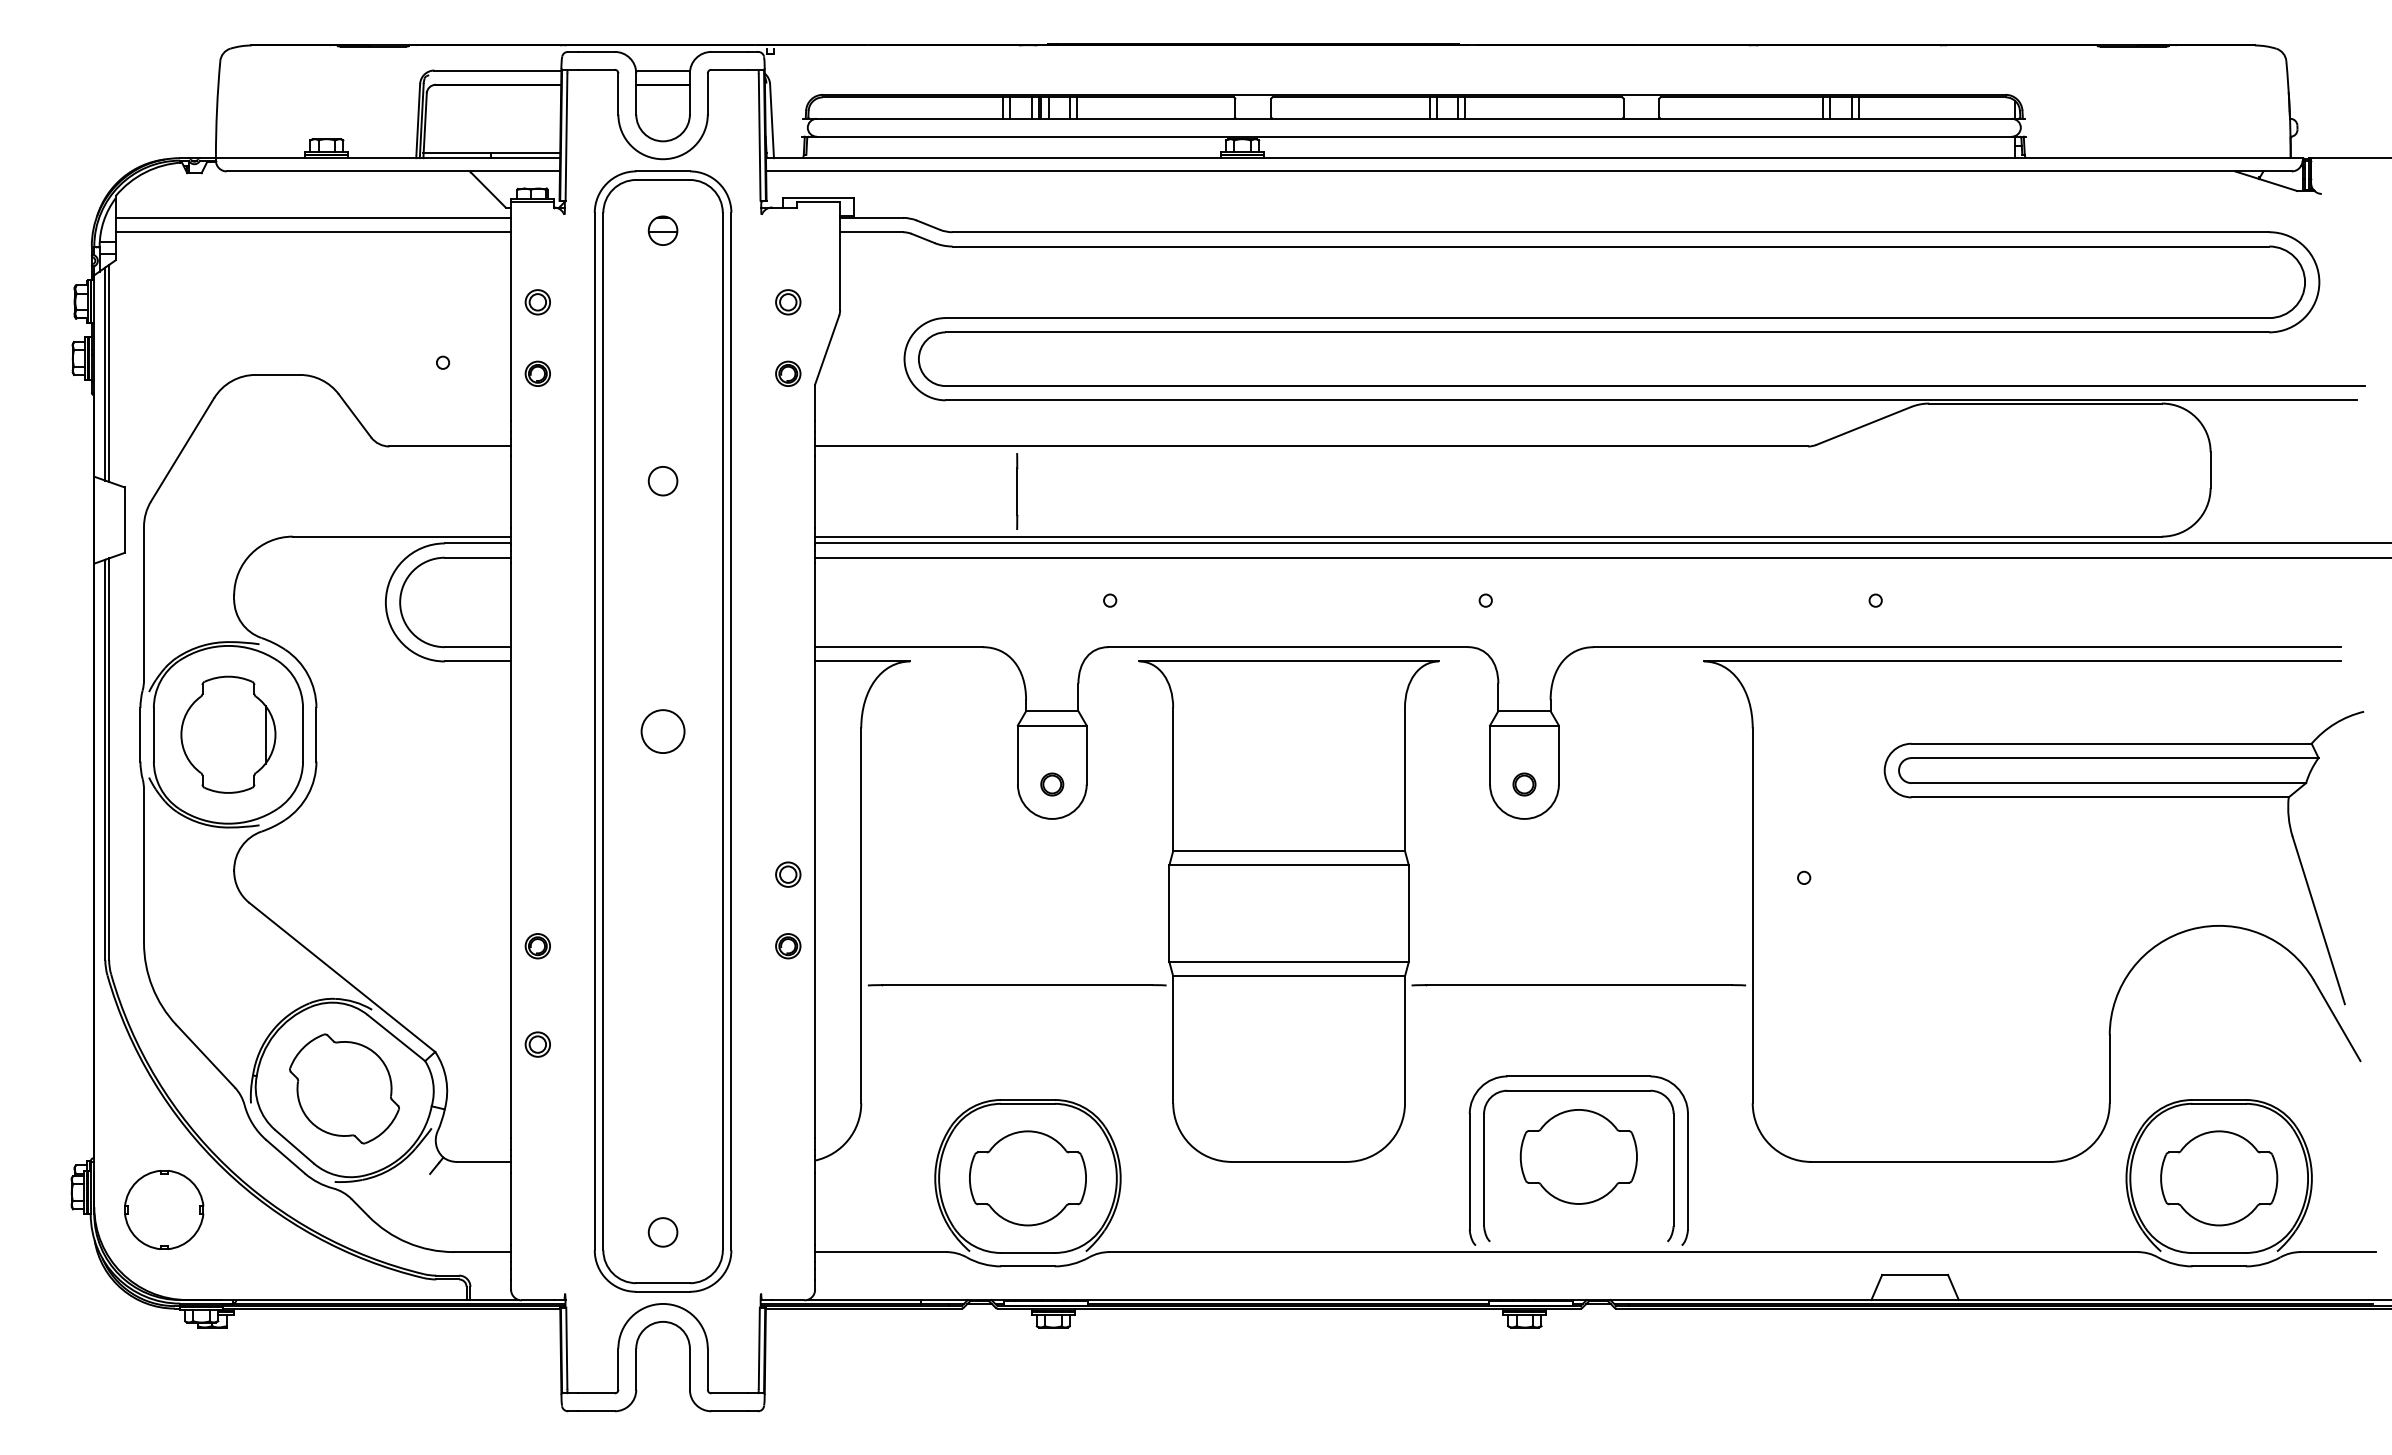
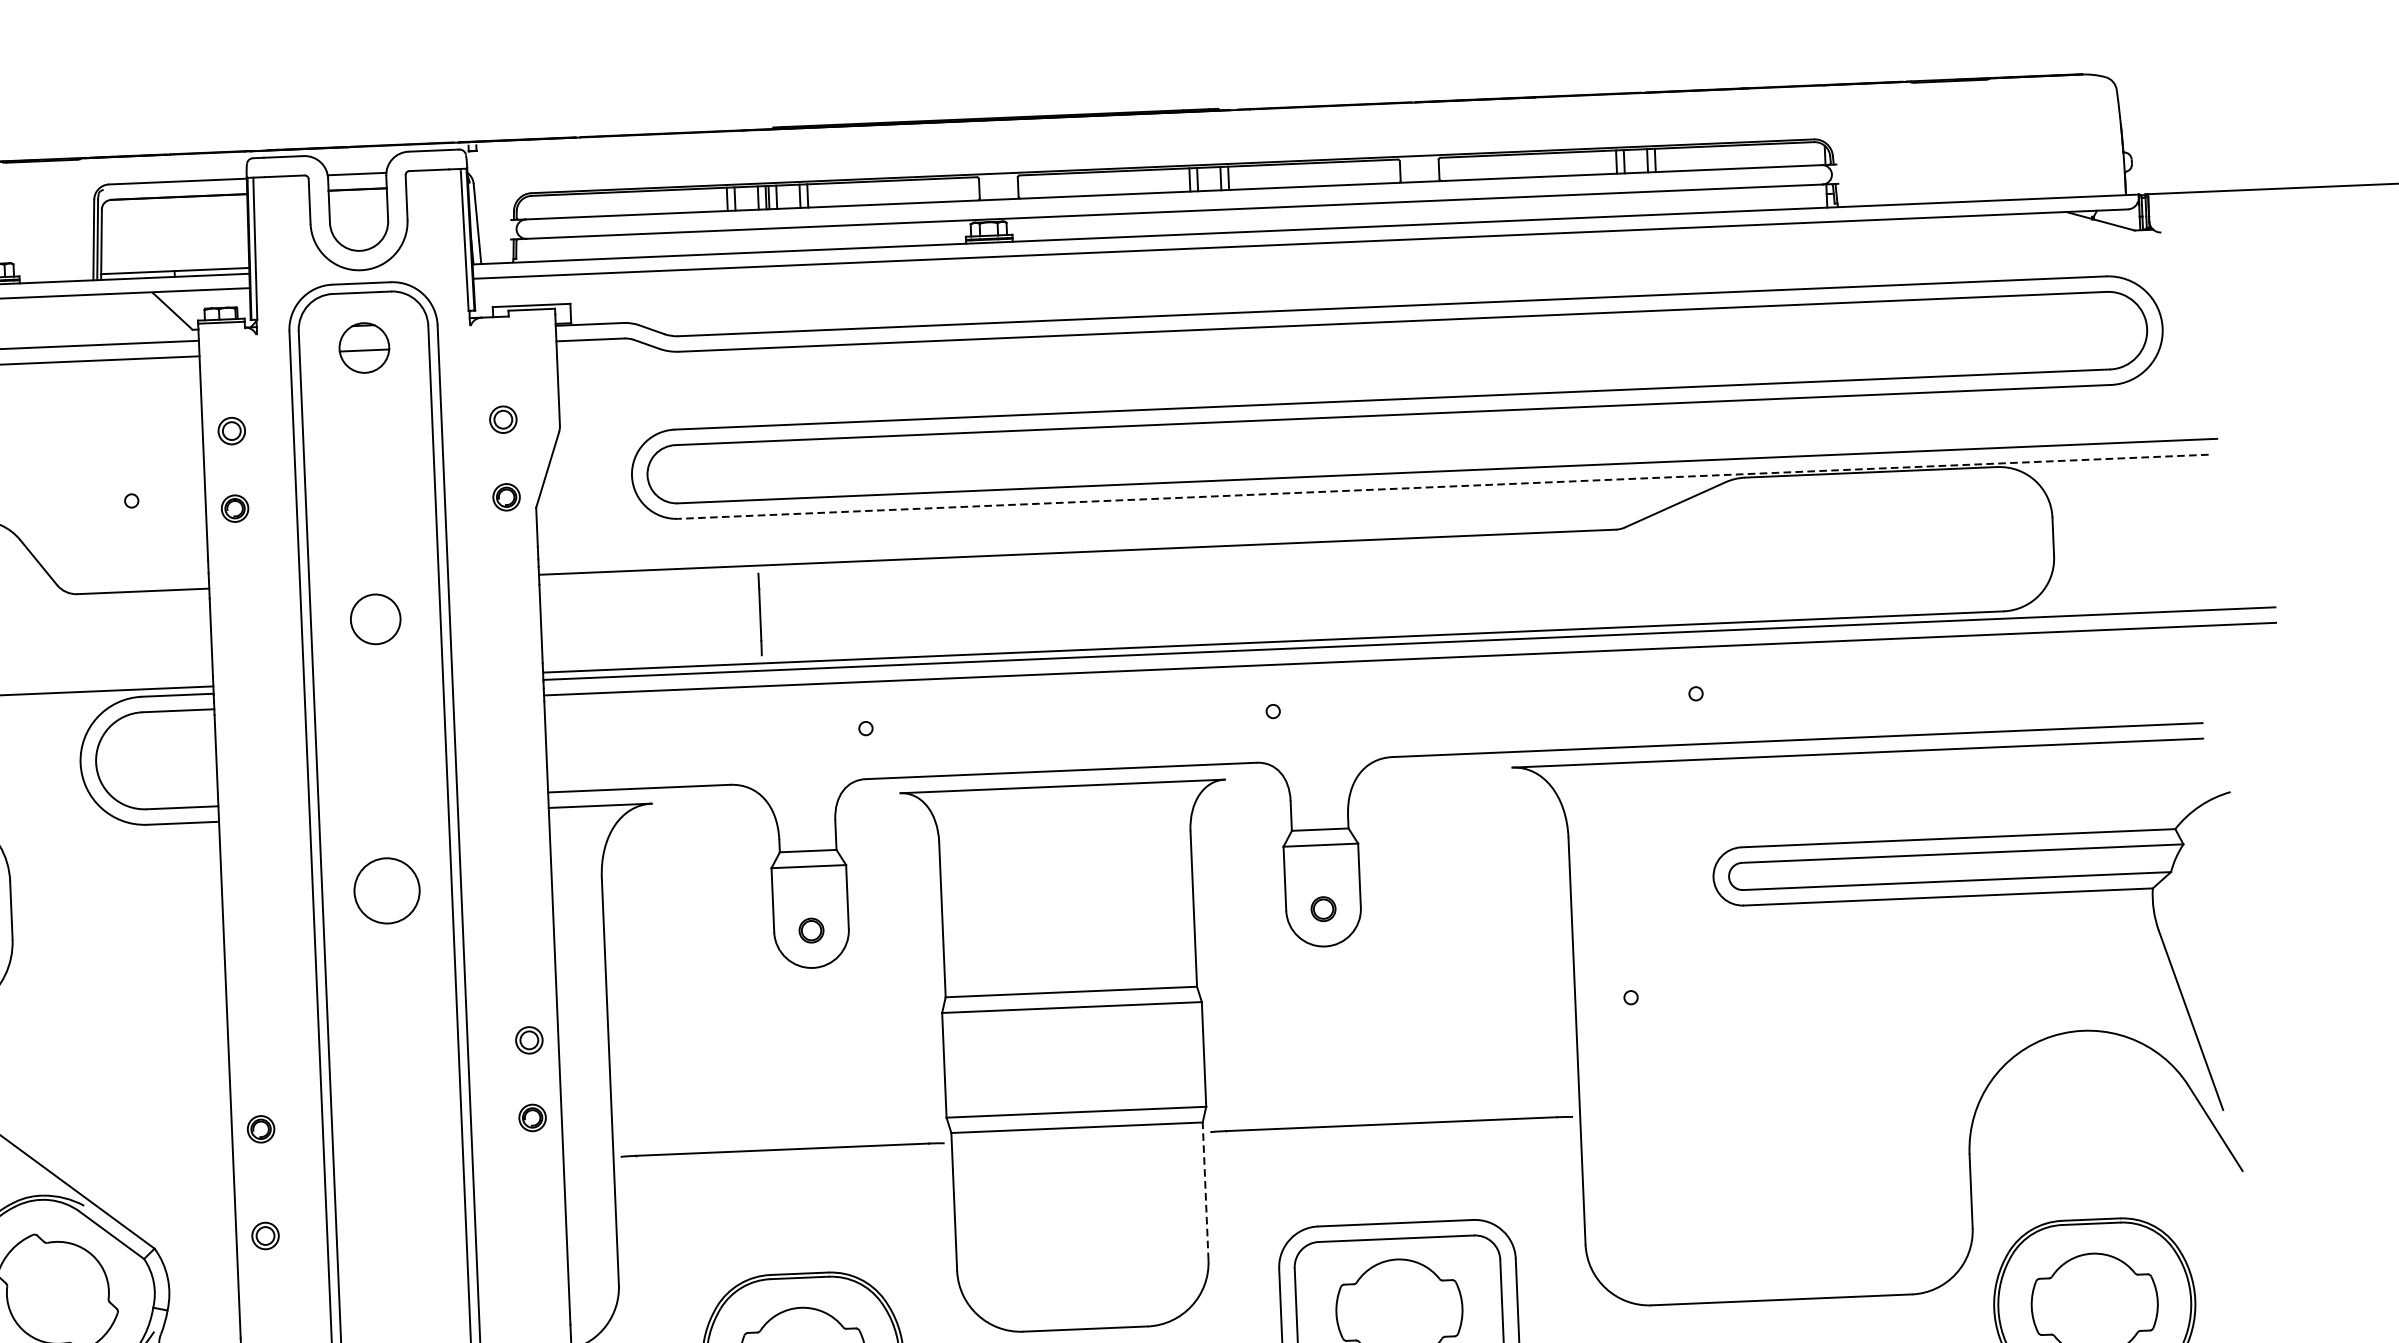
part: (662, 230) -> (363, 347), size x1.6
line: (1651, 400) -> (1443, 486), solid -> dashed
circle: (662, 480) -> (375, 618), size x1.6
circle: (662, 731) -> (386, 890), size x1.4
line: (1405, 1039) -> (1206, 1191), solid -> dashed

